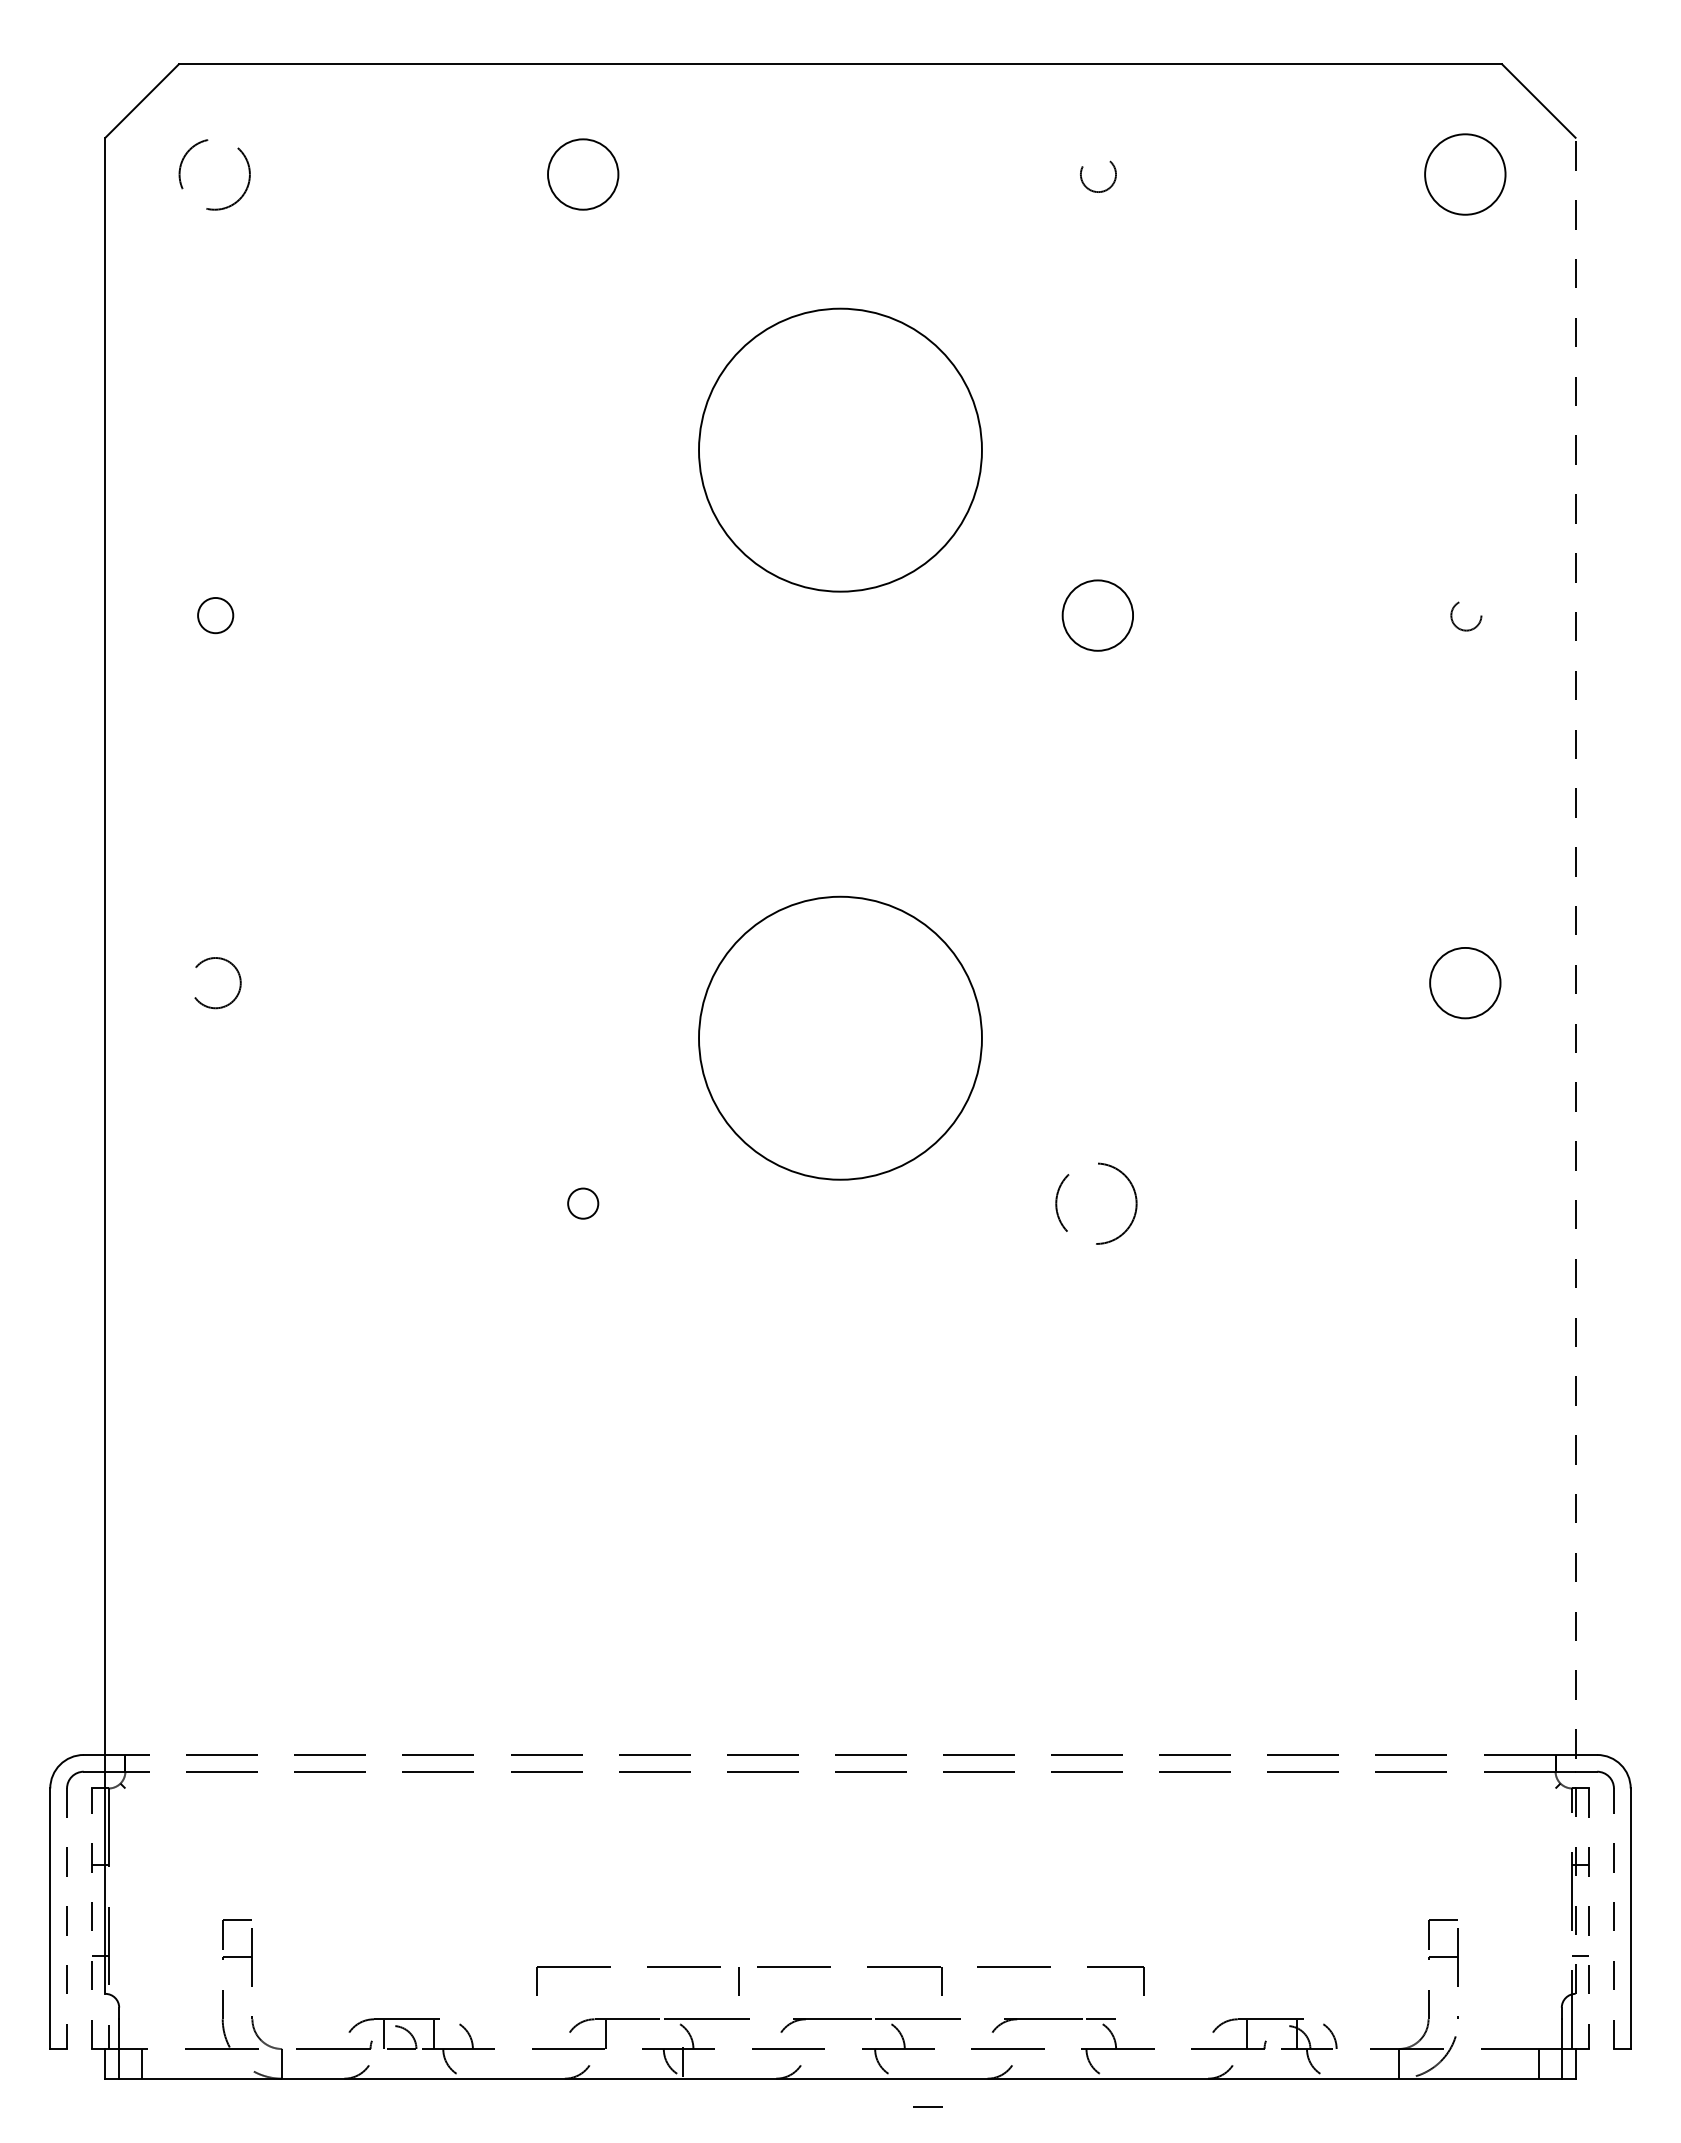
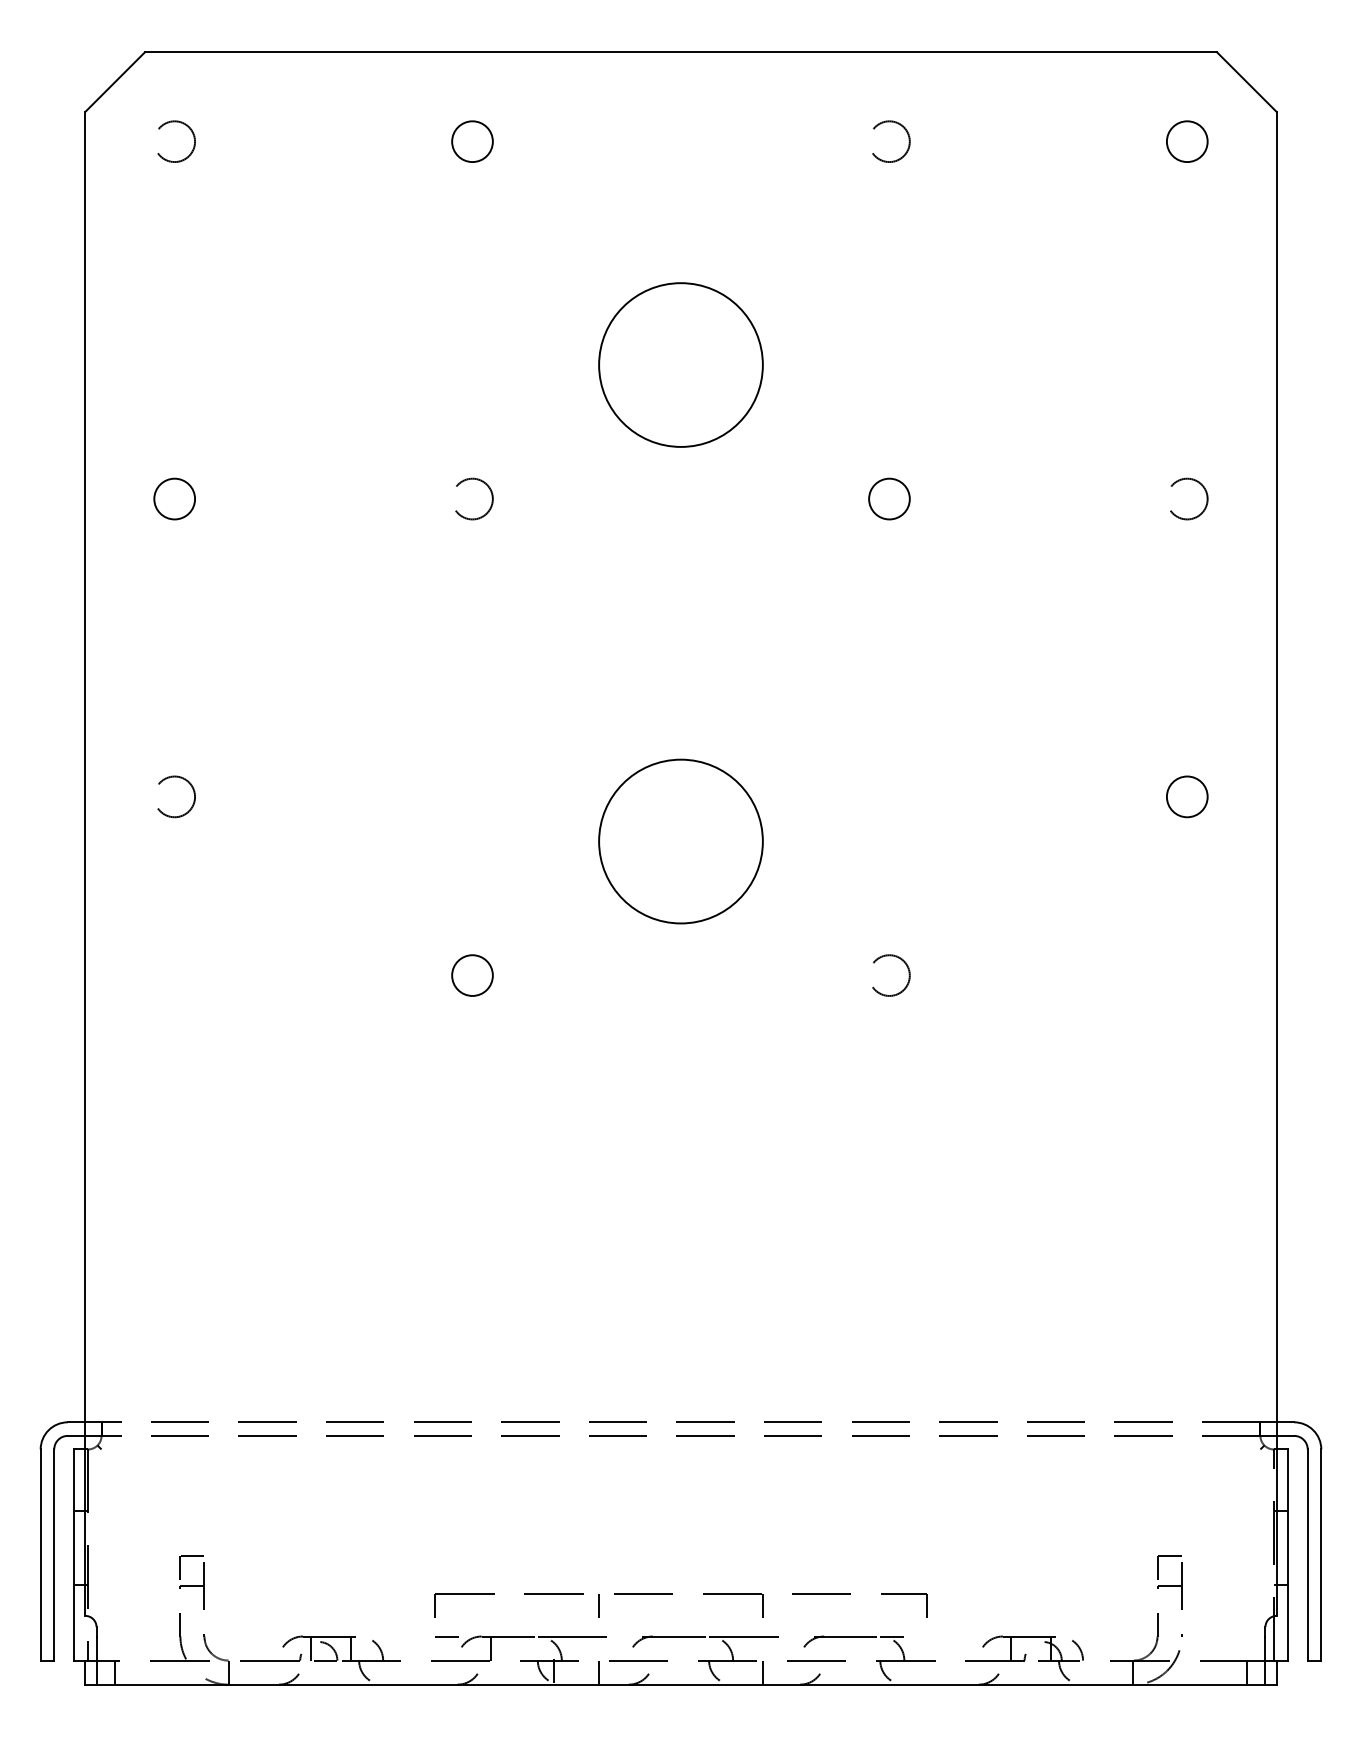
circle: (217, 174) -> (176, 141), size x0.71
circle: (583, 174) -> (472, 141), size x0.71
circle: (1099, 174) -> (890, 141), size x1.43
circle: (1465, 174) -> (1187, 141), size x0.62
circle: (840, 450) -> (681, 365), size x0.71
circle: (215, 615) -> (174, 499), size x1.43
circle: (585, 615) -> (474, 499), added
circle: (1097, 615) -> (889, 499), size x0.71
circle: (1467, 615) -> (1189, 499), size x1.67
circle: (1465, 983) -> (1187, 797), size x0.71
circle: (840, 1038) -> (681, 841), size x0.71
line: (1575, 1065) -> (1276, 863), dashed -> solid
circle: (583, 1203) -> (472, 975), size x1.67
circle: (1099, 1203) -> (890, 975), size x0.62
line: (91, 1918) -> (74, 1554), dashed -> solid
line: (1613, 1918) -> (1307, 1554), dashed -> solid
line: (67, 1919) -> (54, 1555), dashed -> solid
line: (1589, 1919) -> (1287, 1555), dashed -> solid
line: (739, 2063) -> (599, 1672), added
line: (941, 2063) -> (762, 1672), added
line: (927, 2106) -> (446, 1635), moved

